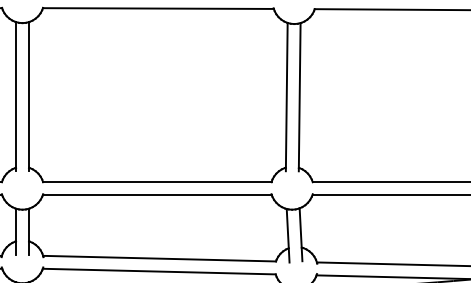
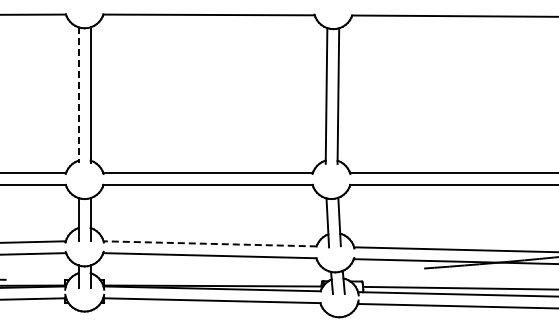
line: (15, 96) -> (78, 95), solid -> dashed
line: (159, 258) -> (210, 243), solid -> dashed

